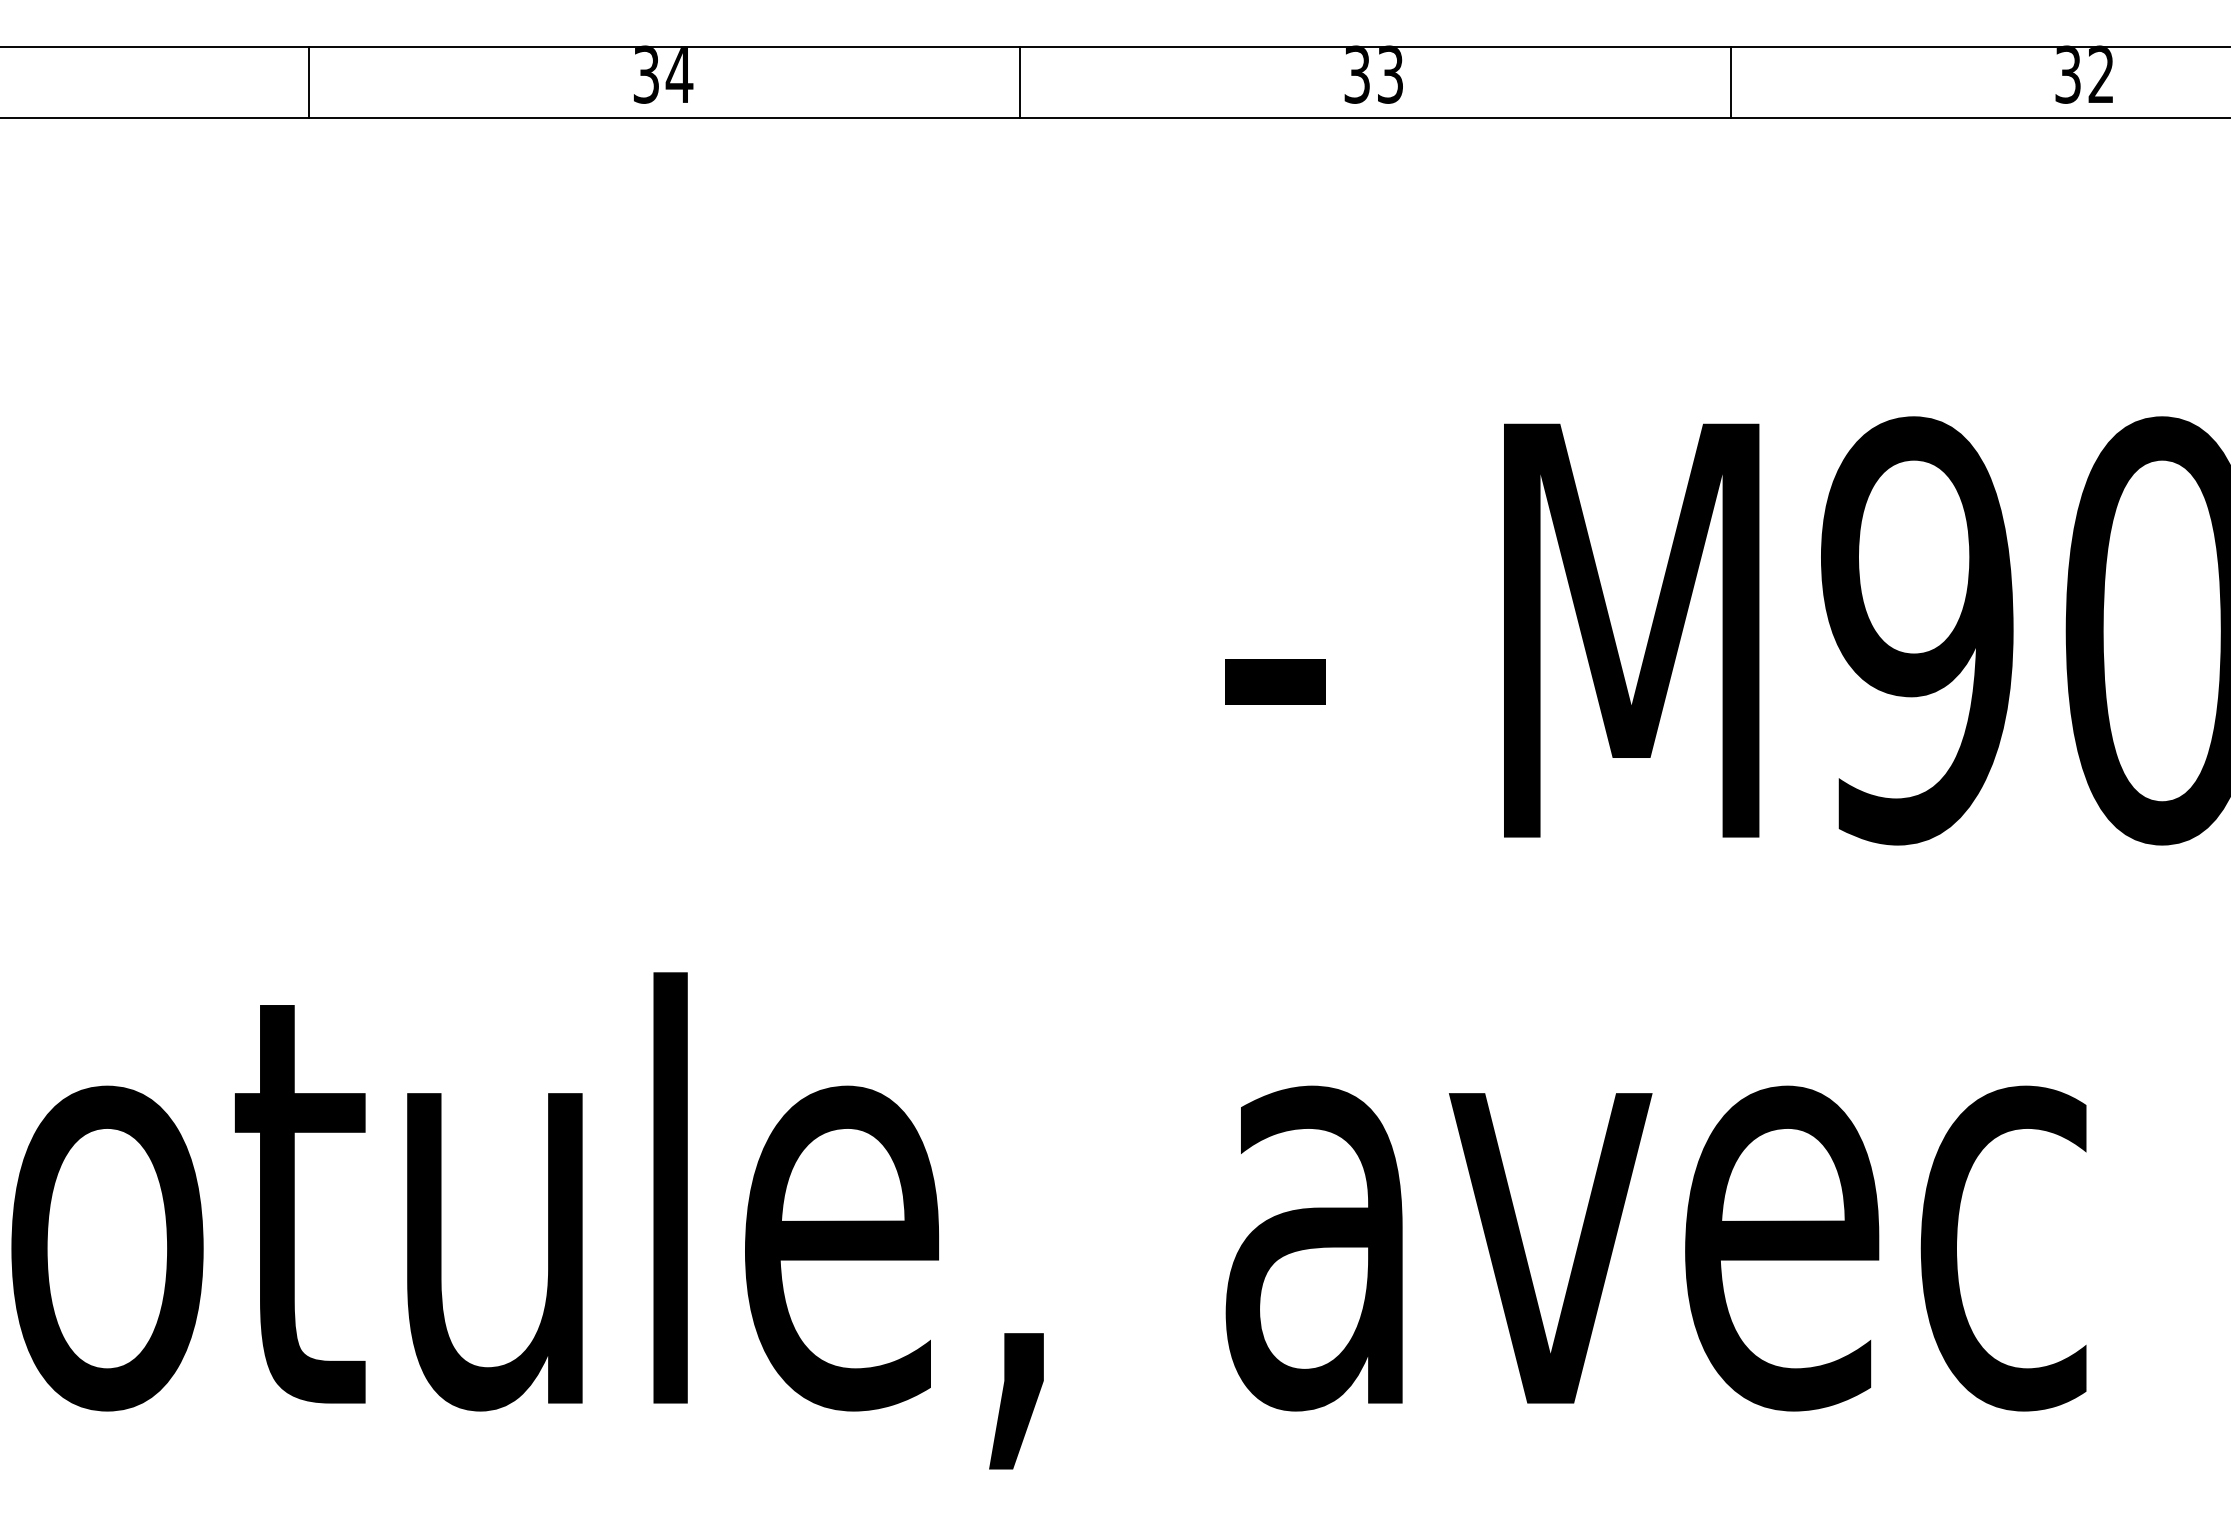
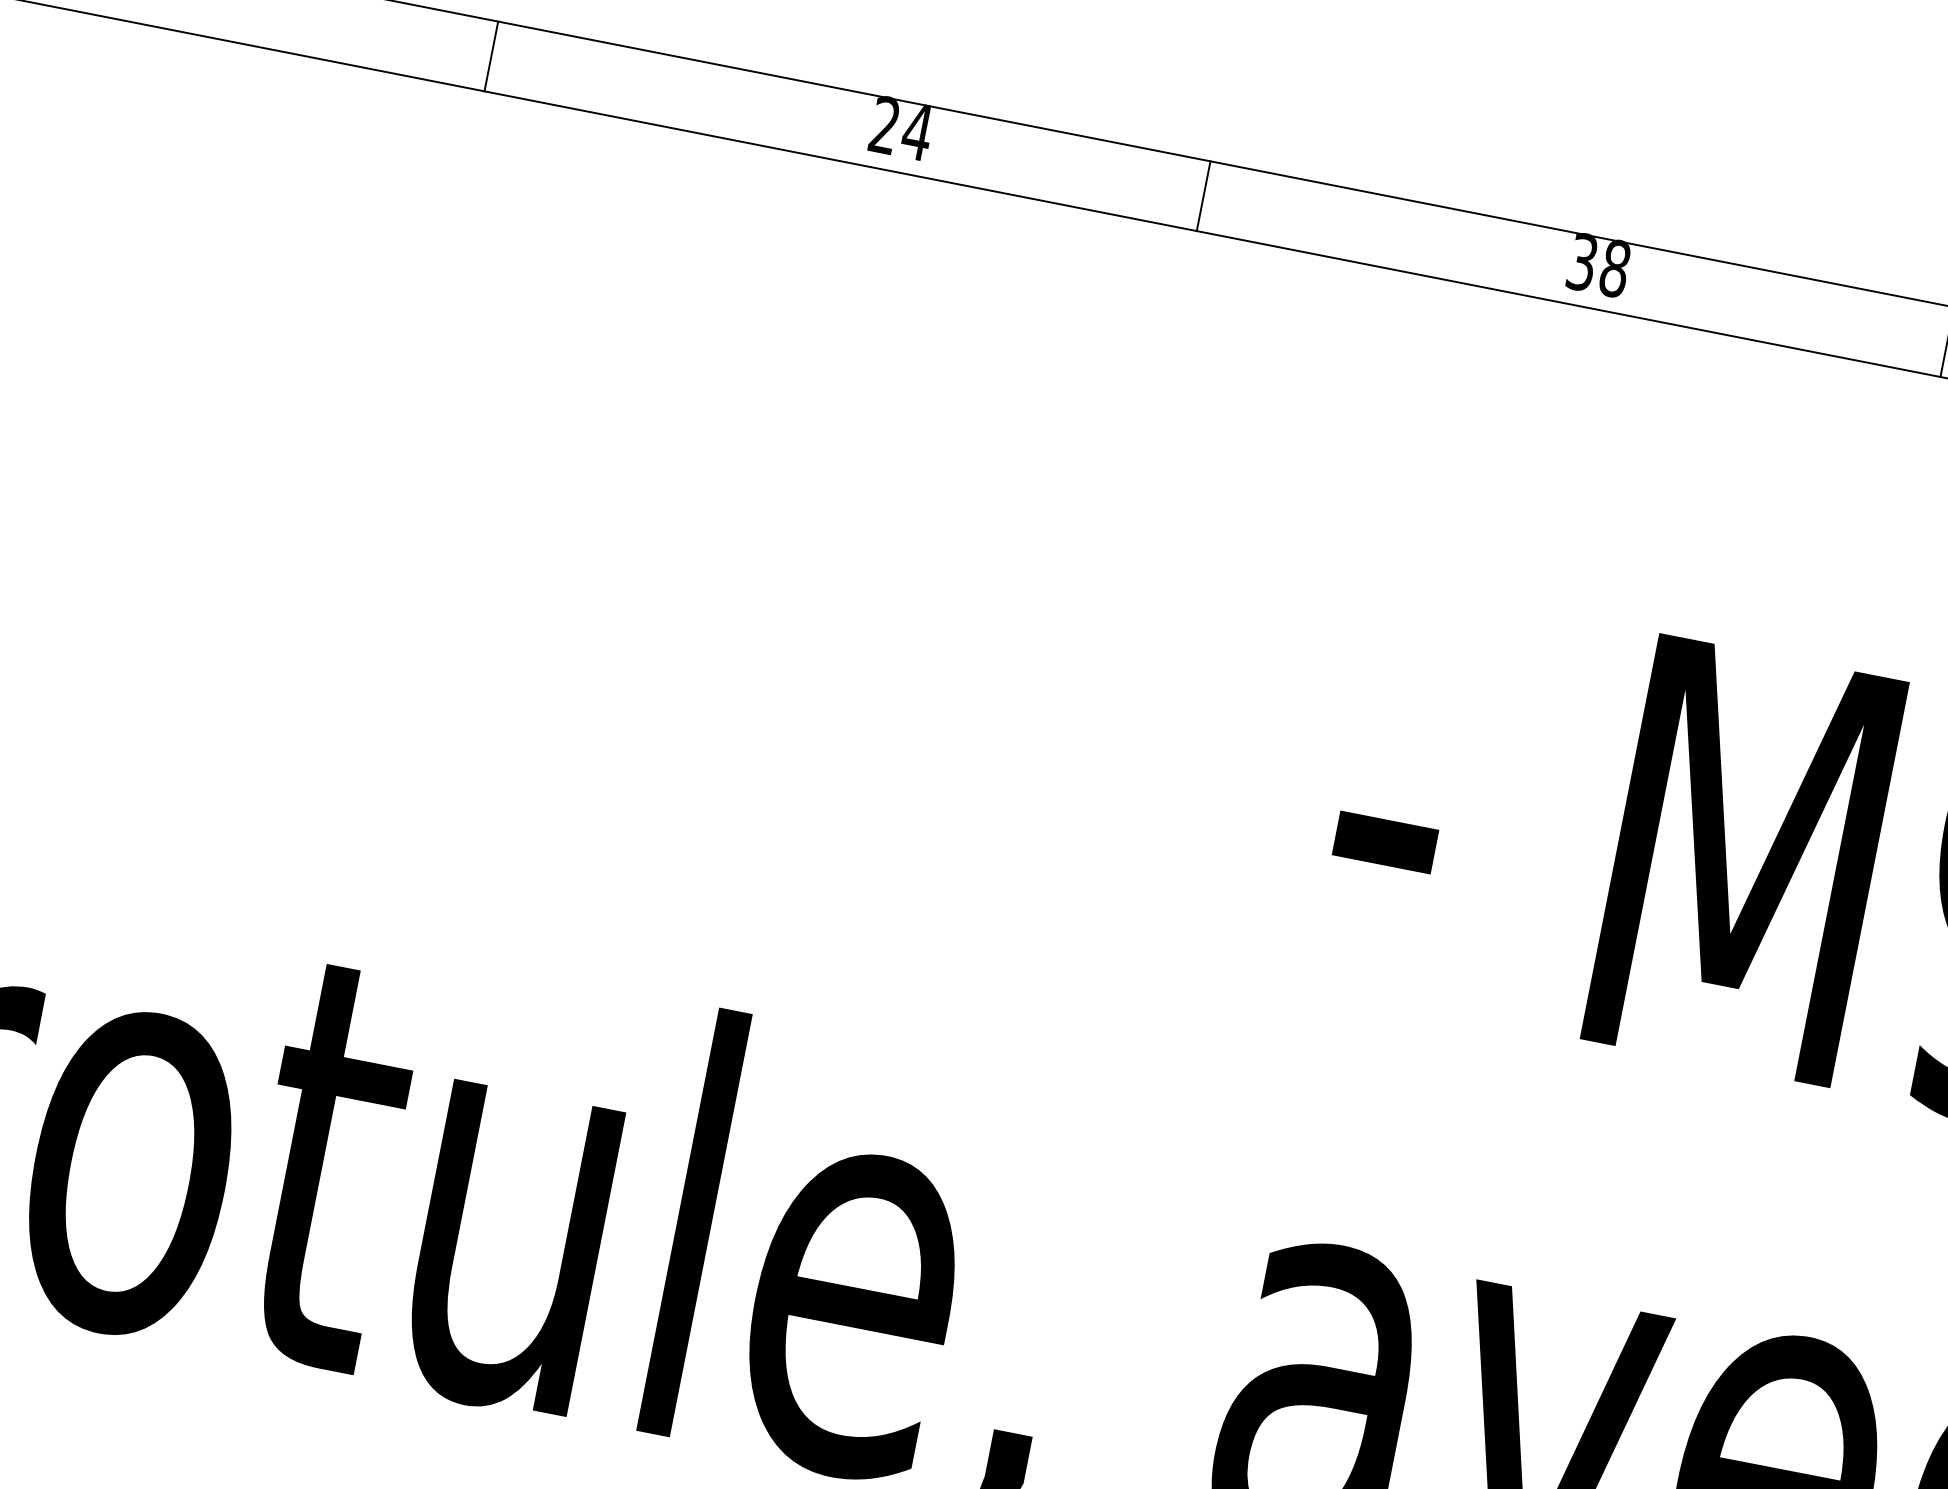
text: (645, 74) -> (884, 124), 34 -> 24
text: (1390, 74) -> (1615, 268), 33 -> 38
line: (308, 82) -> (491, 56), moved
line: (1019, 82) -> (1203, 195), moved

